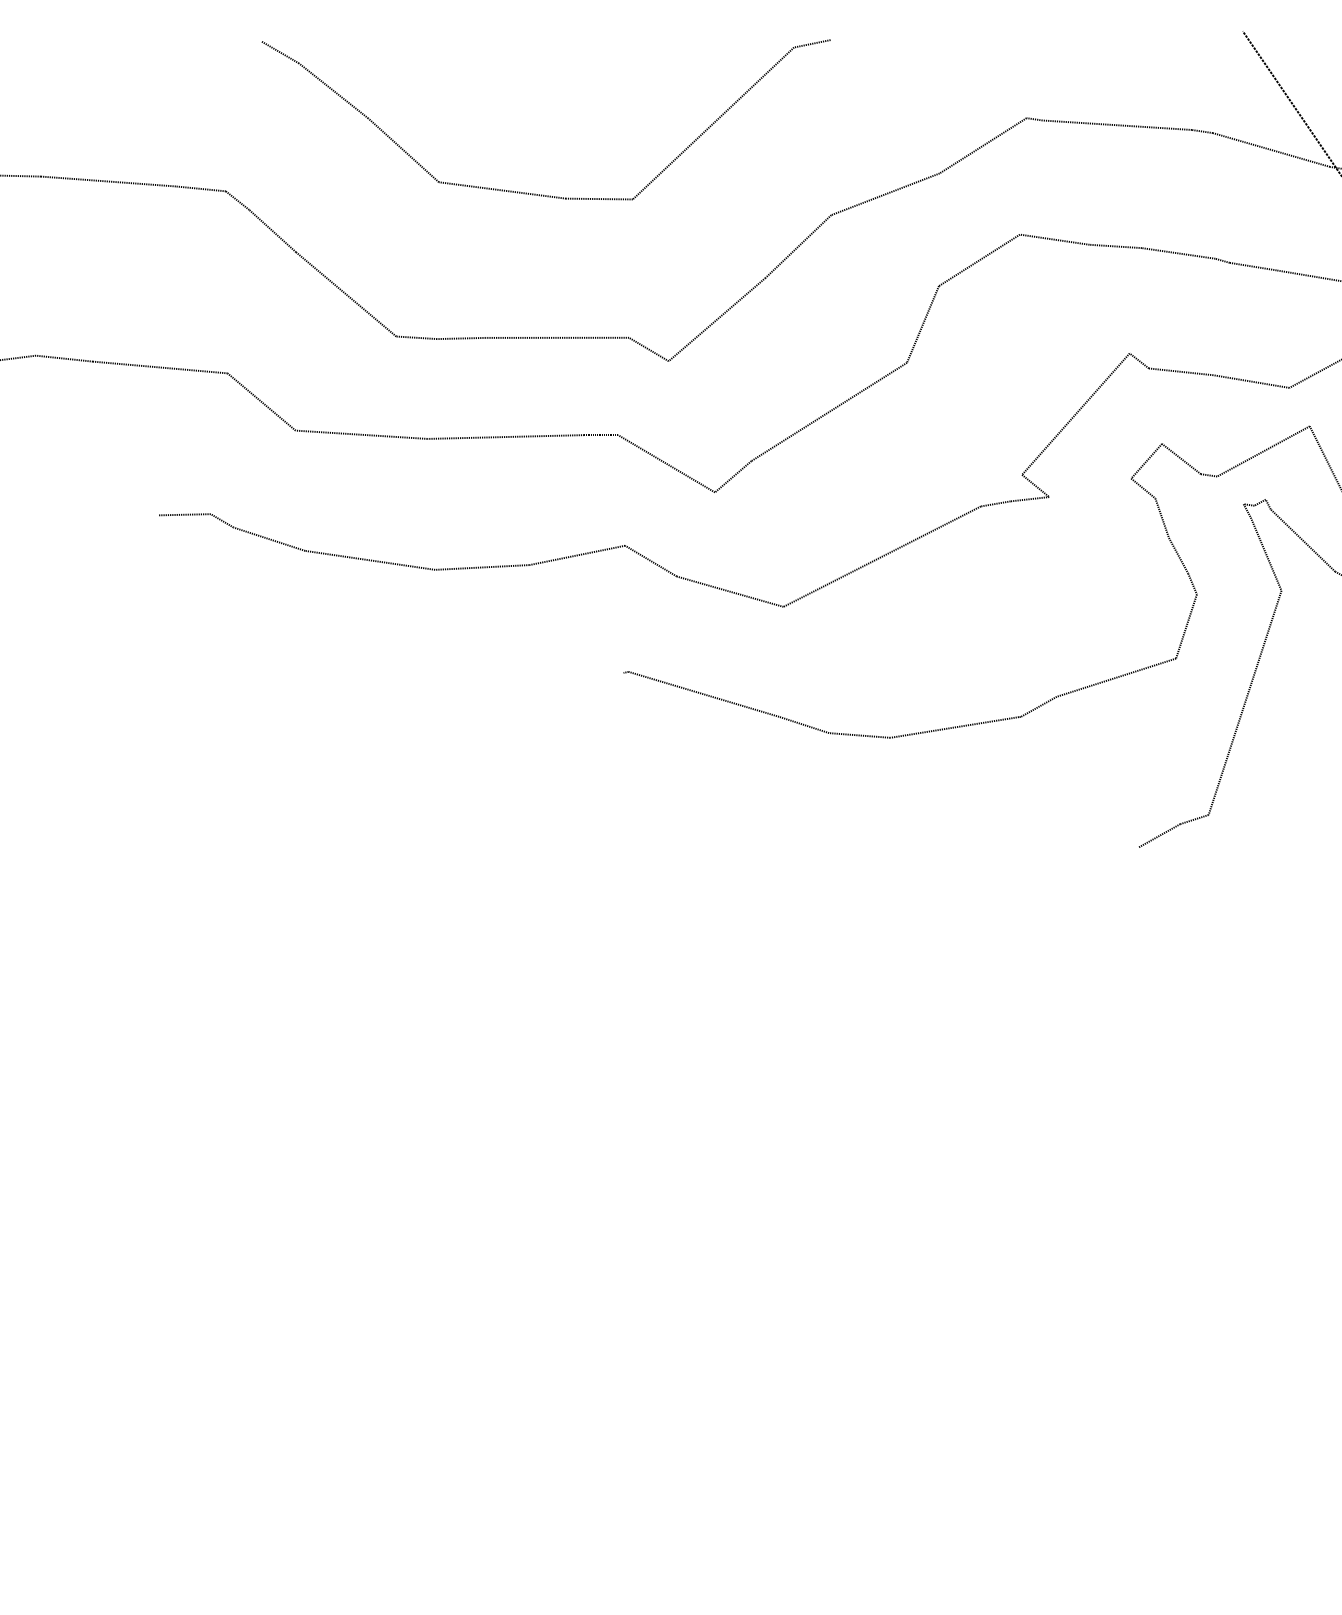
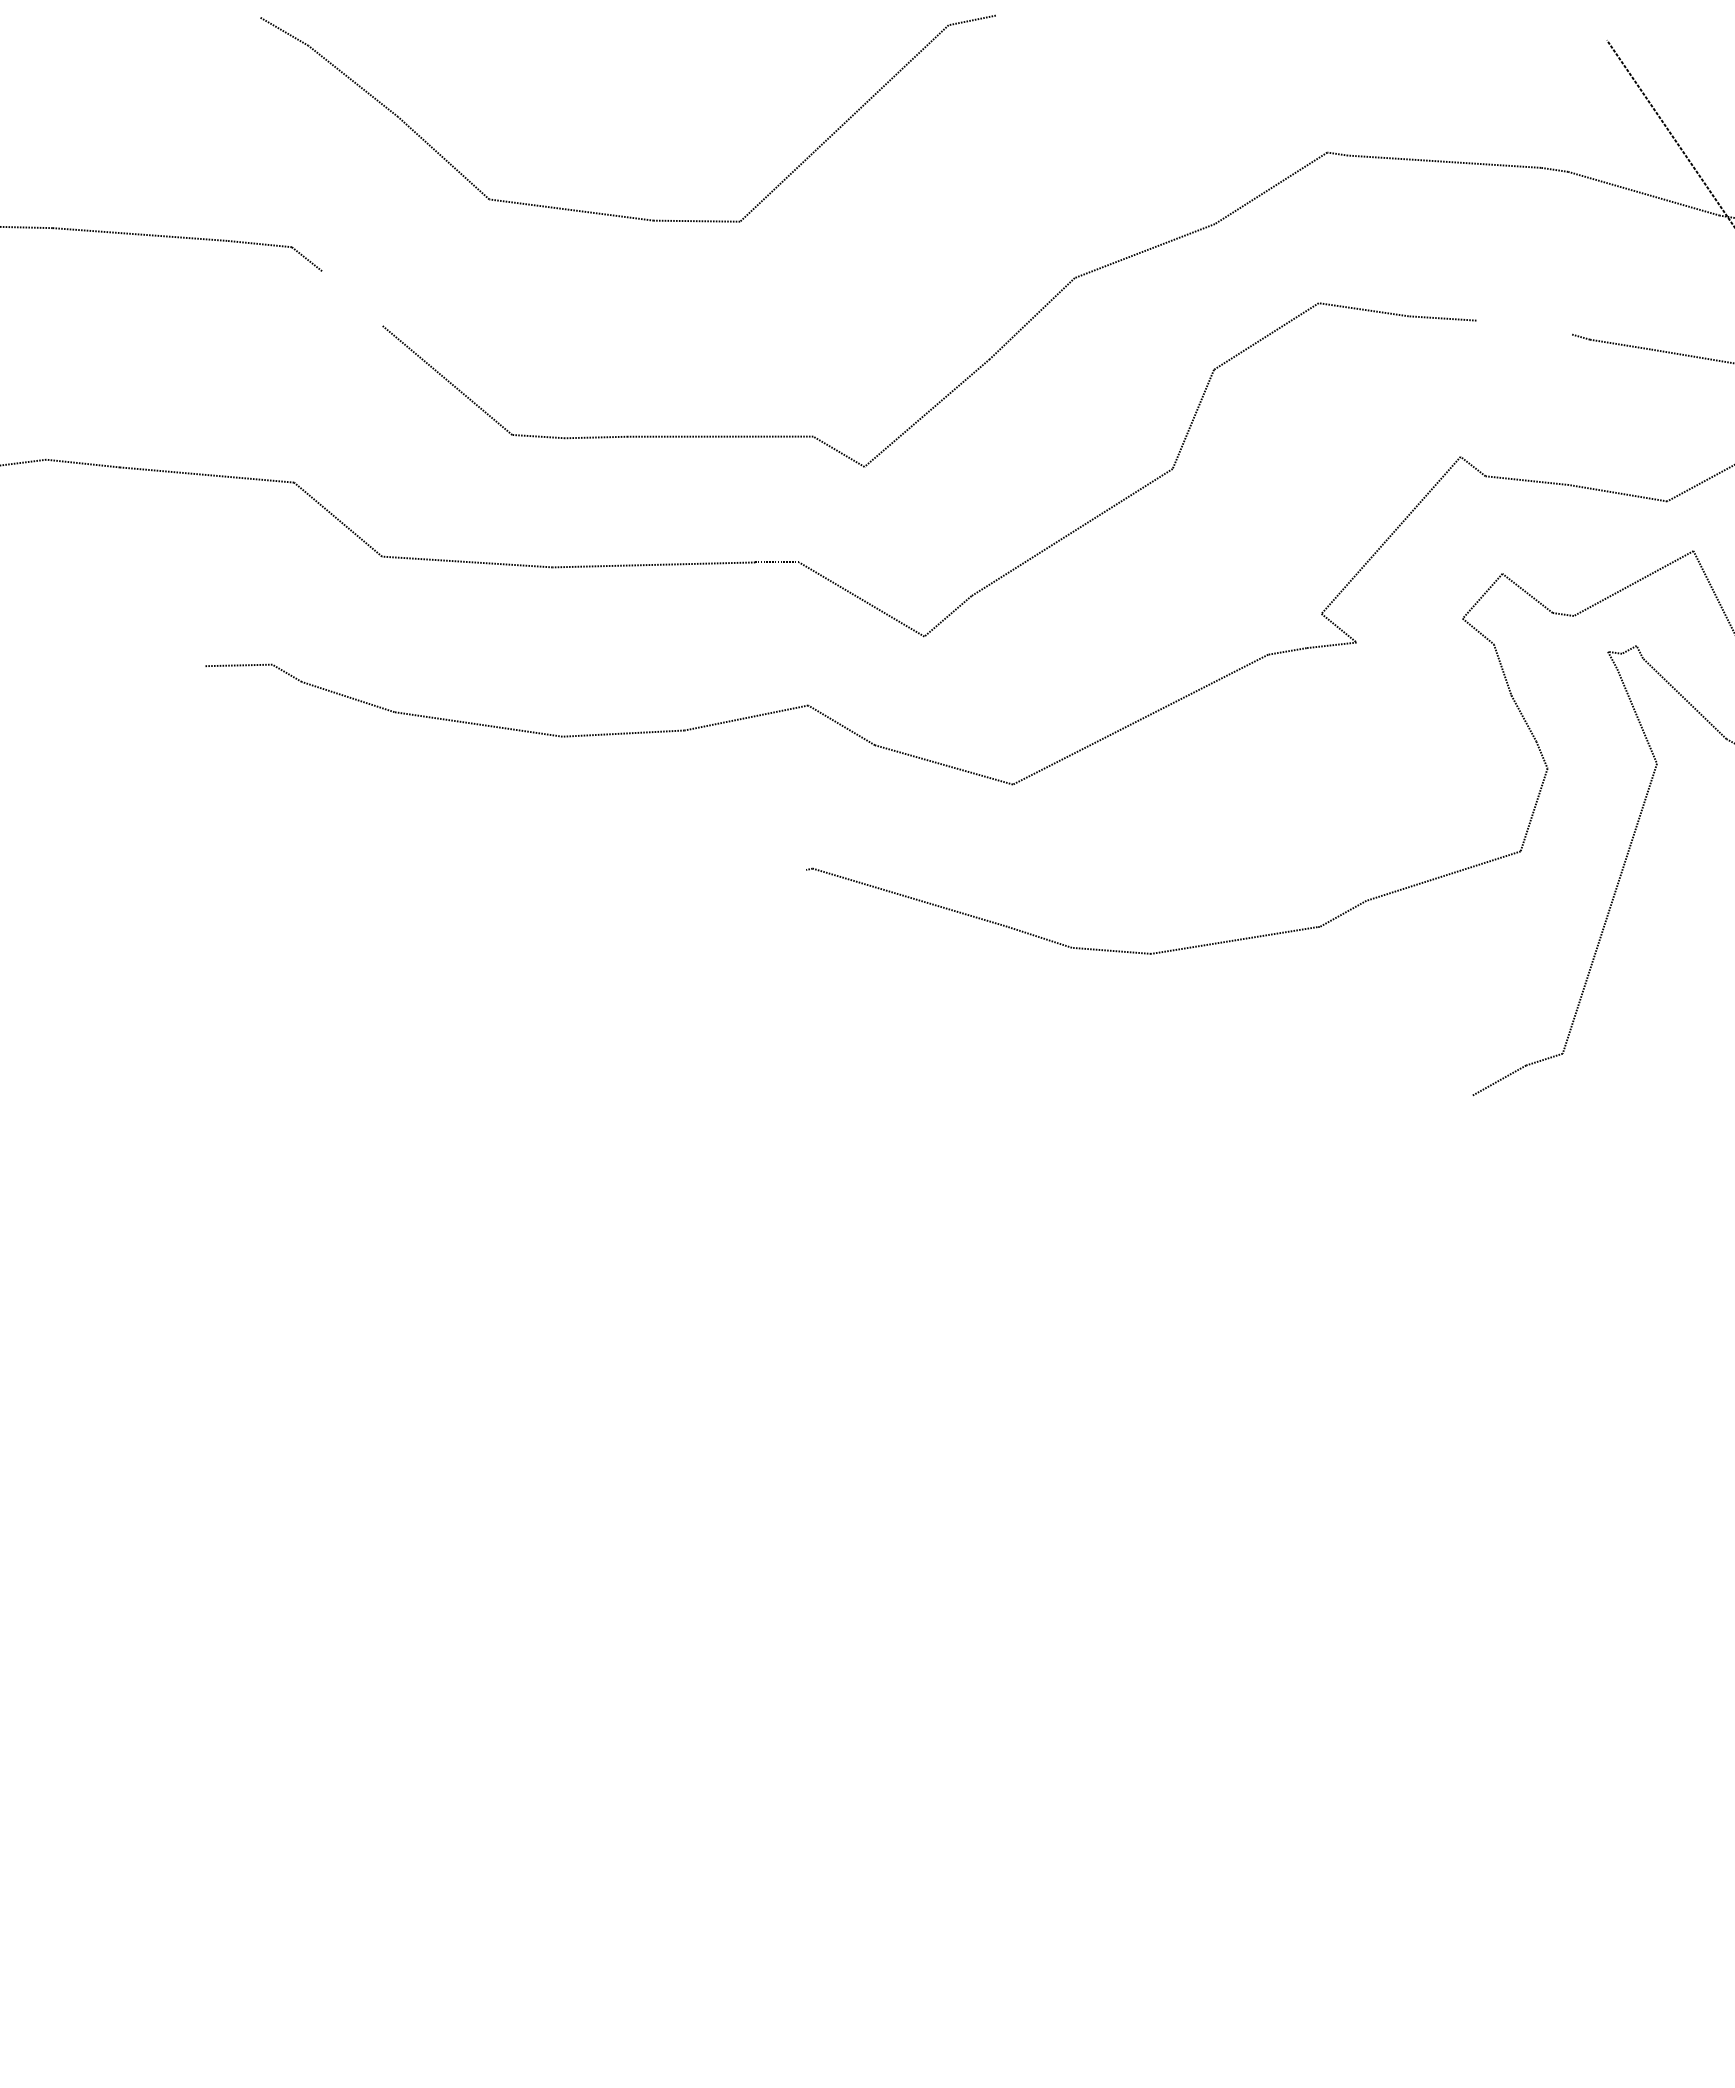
part: (535, 193) -> (614, 214), moved
line: (272, 231) -> (352, 298), removed
line: (1178, 253) -> (1523, 327), removed

